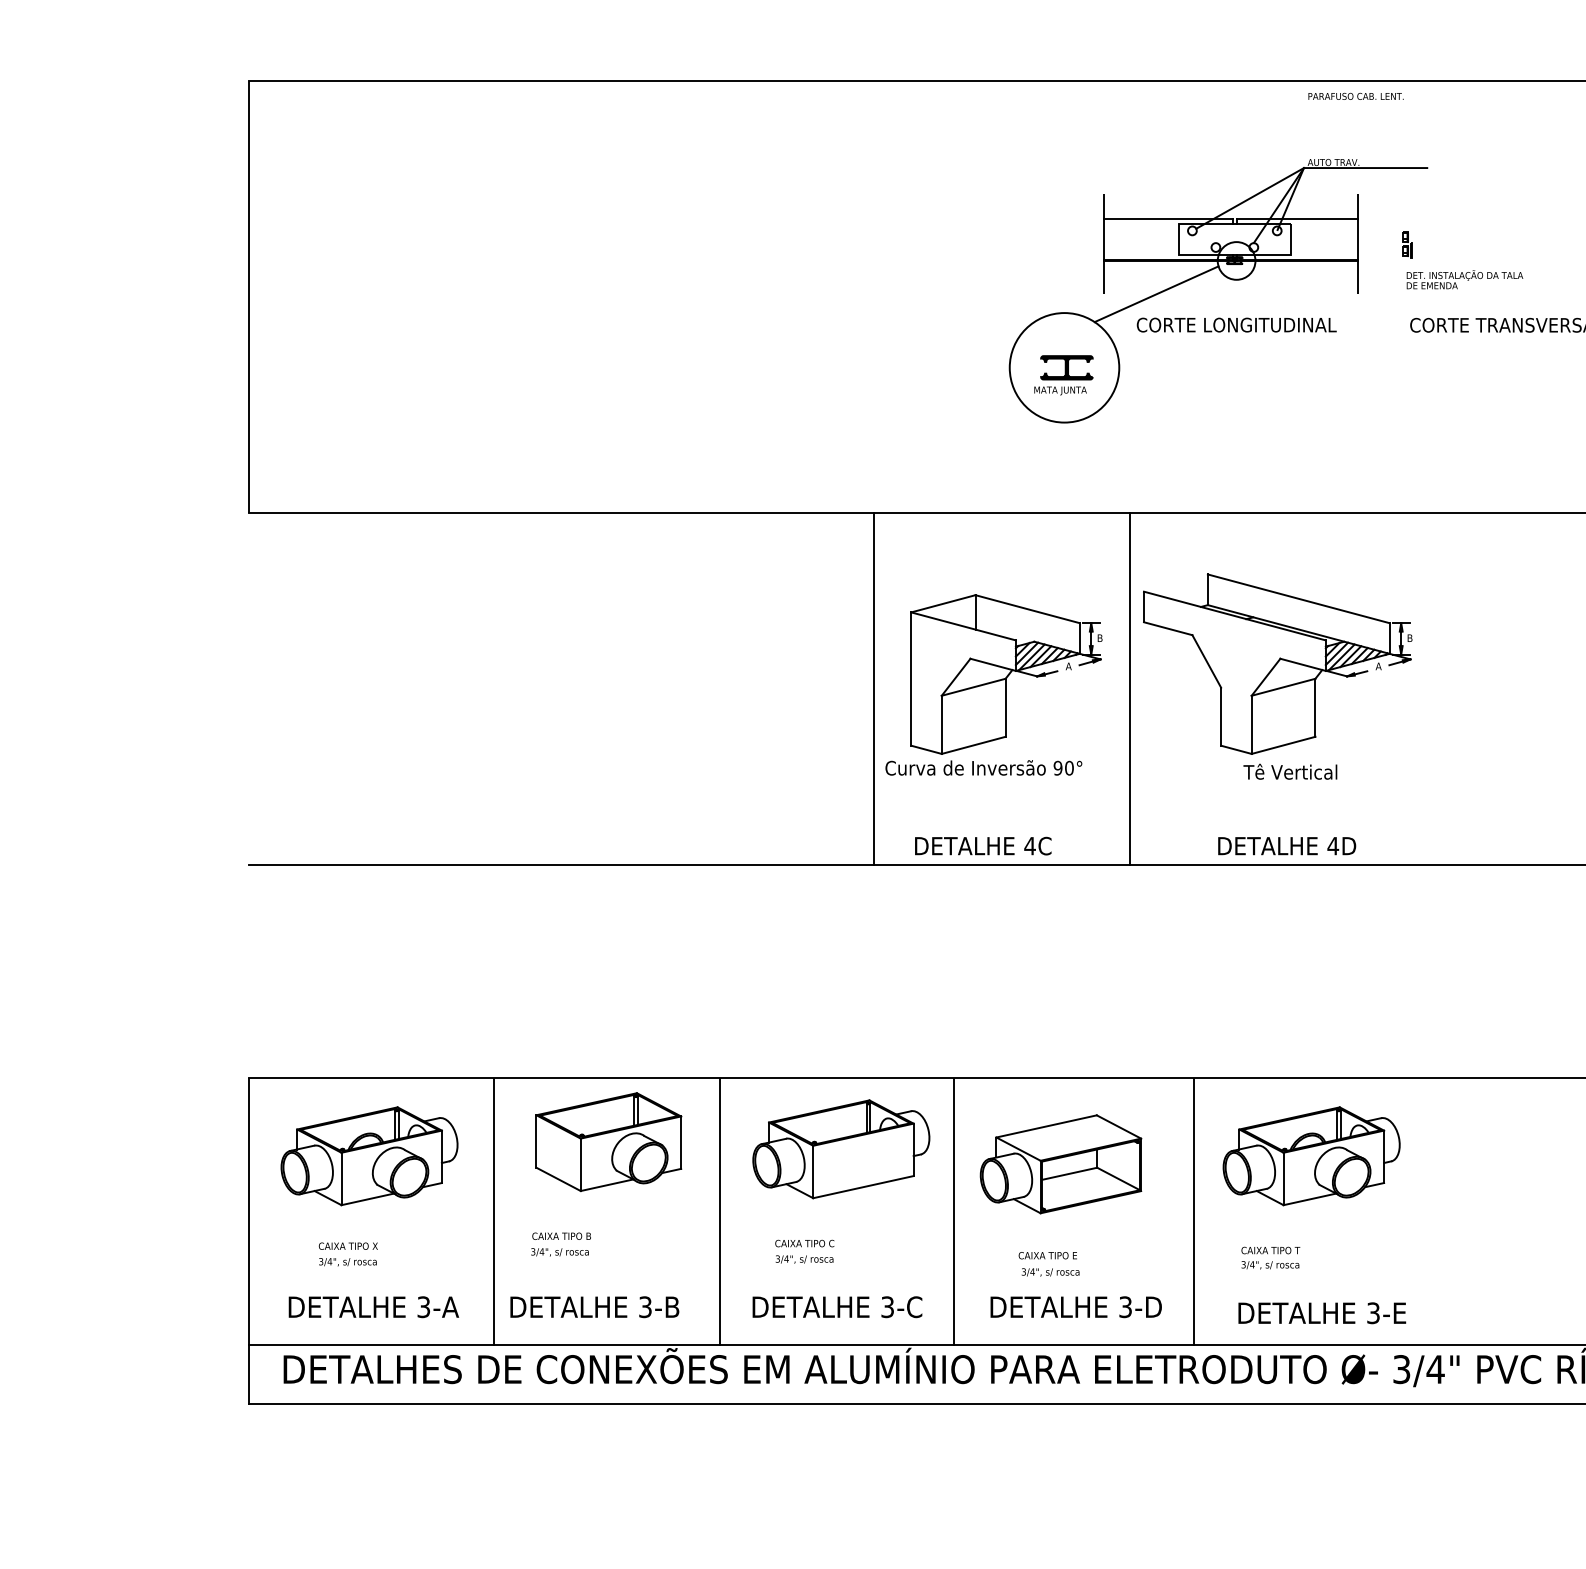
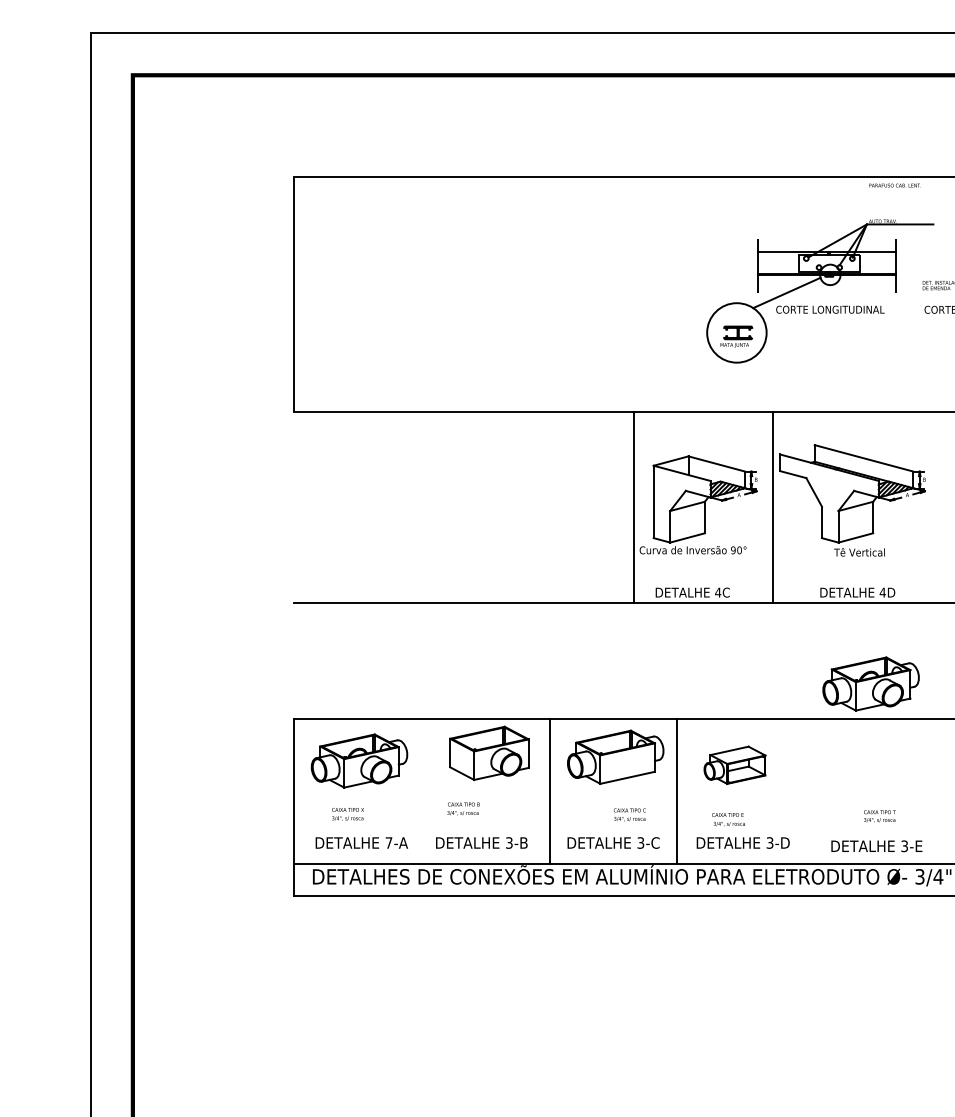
part: (1408, 243) -> (923, 265), removed
part: (1310, 1155) -> (870, 683), moved
part: (1060, 1162) -> (734, 764), size x0.7
line: (492, 1210) -> (426, 790), removed
line: (1194, 1210) -> (807, 790), removed
text: (804, 1250) -> (629, 814), moved
text: (1270, 1258) -> (879, 816), moved
text: (422, 1306) -> (388, 842), 3-A -> 7-A

